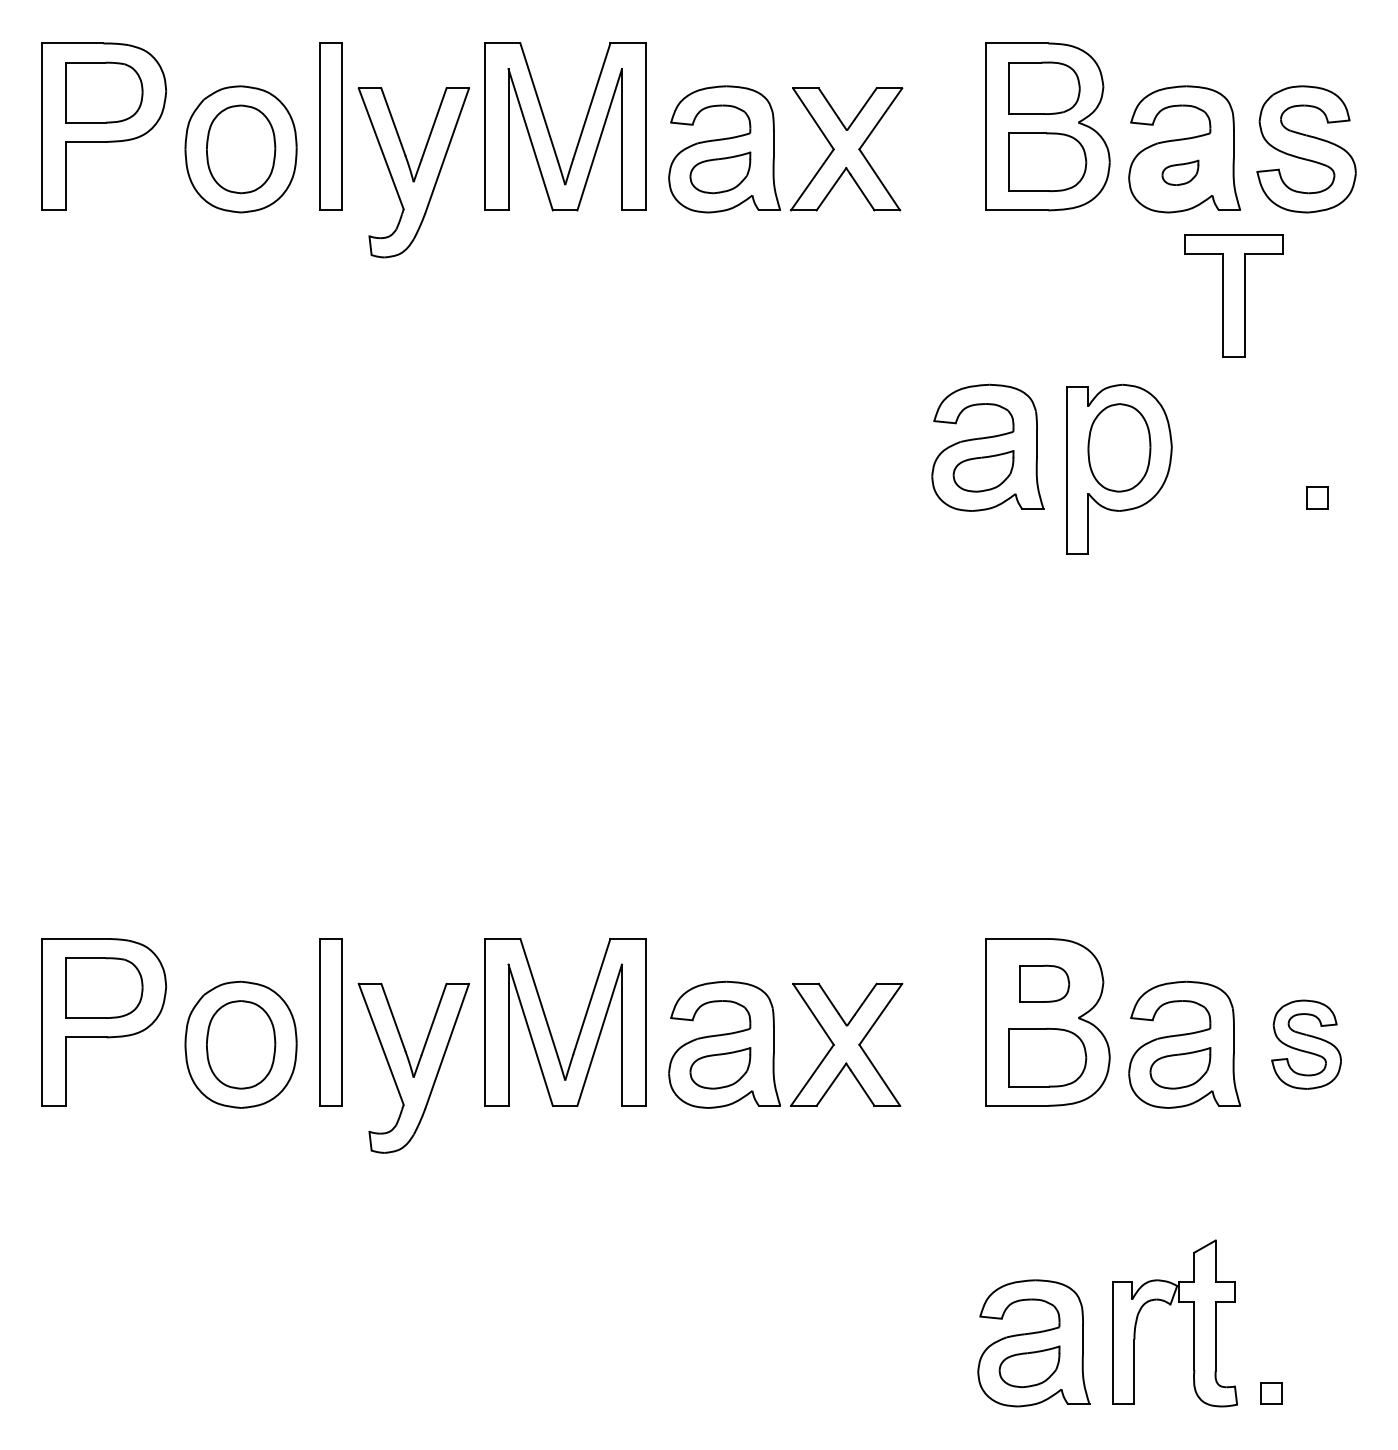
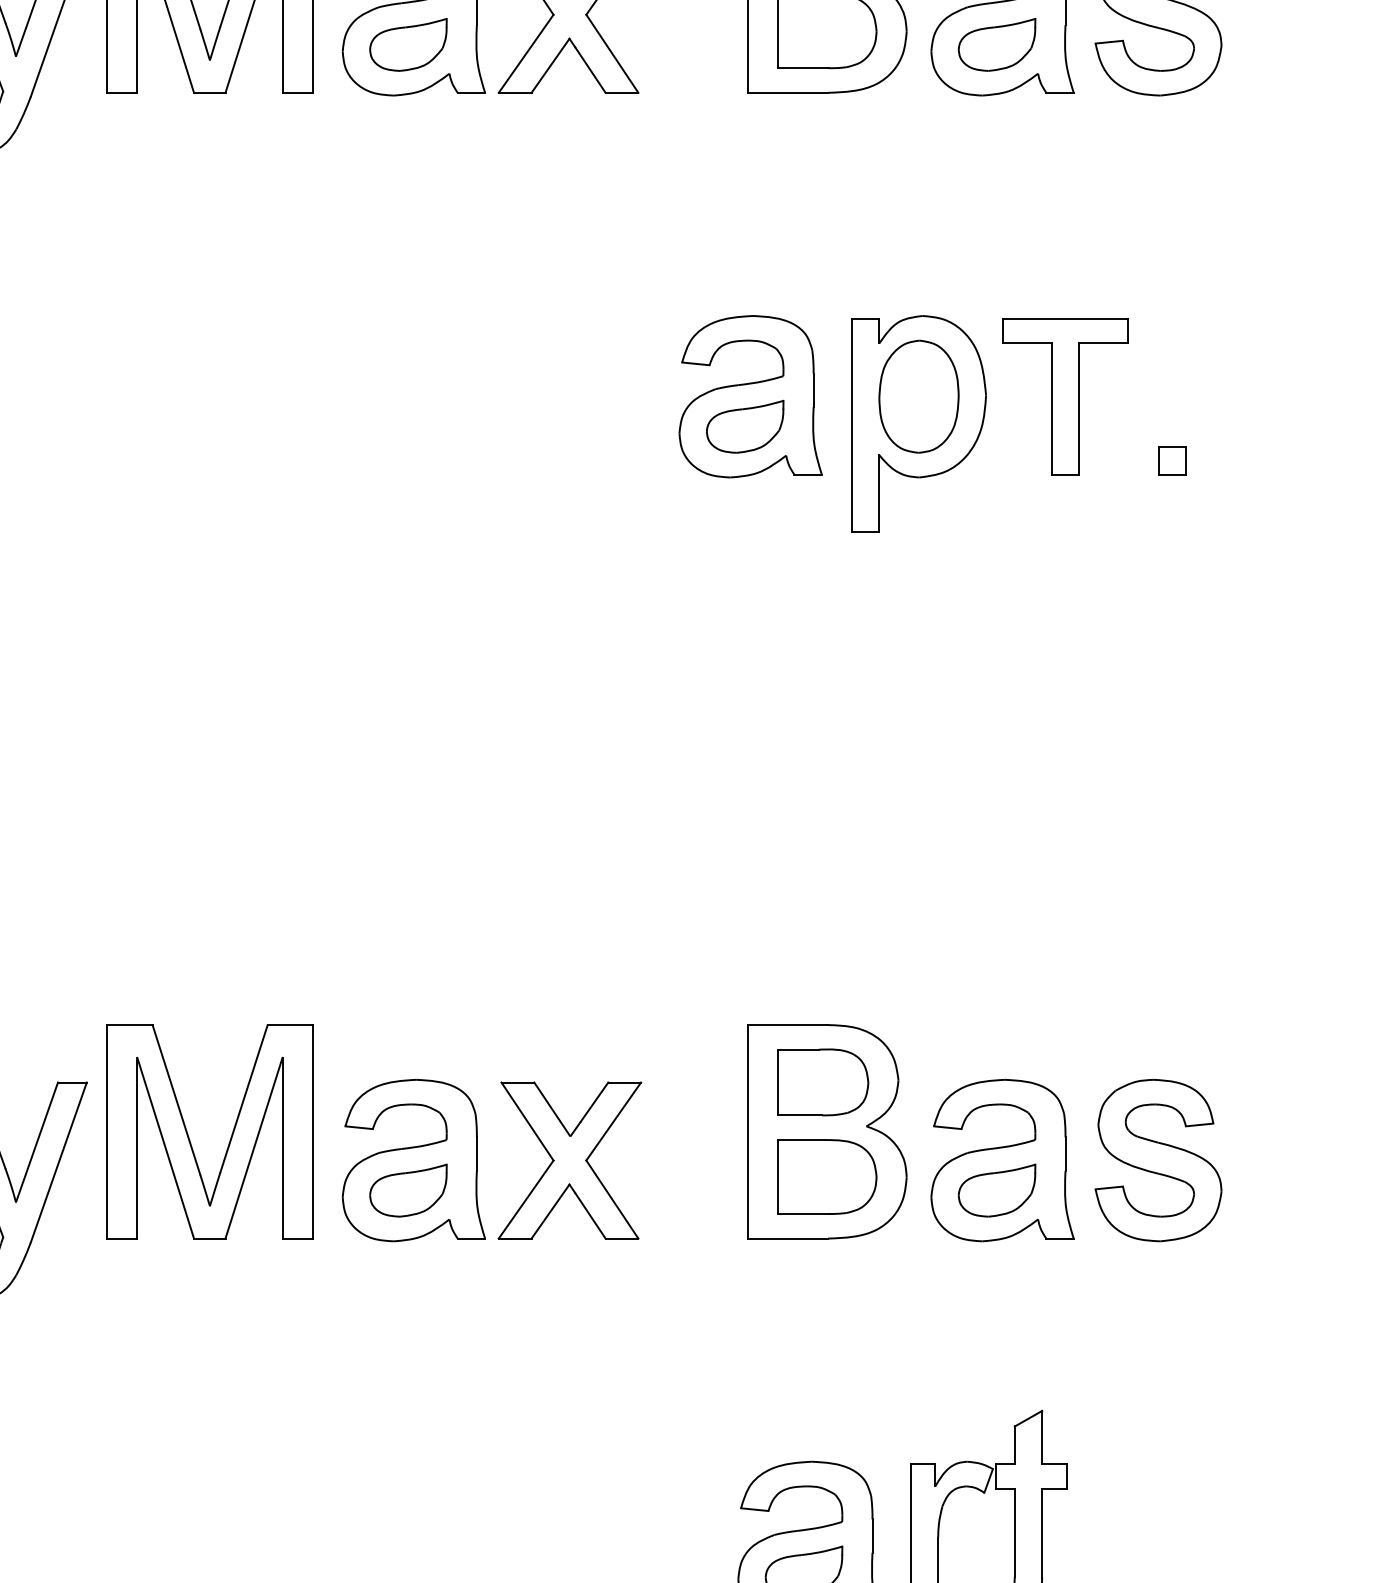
part: (1180, 172) -> (997, 44), size x1.67
part: (1233, 295) -> (1064, 396), moved
part: (1044, 983) -> (823, 1082), size x1.43
part: (1306, 1044) -> (1158, 1160), size x1.43

